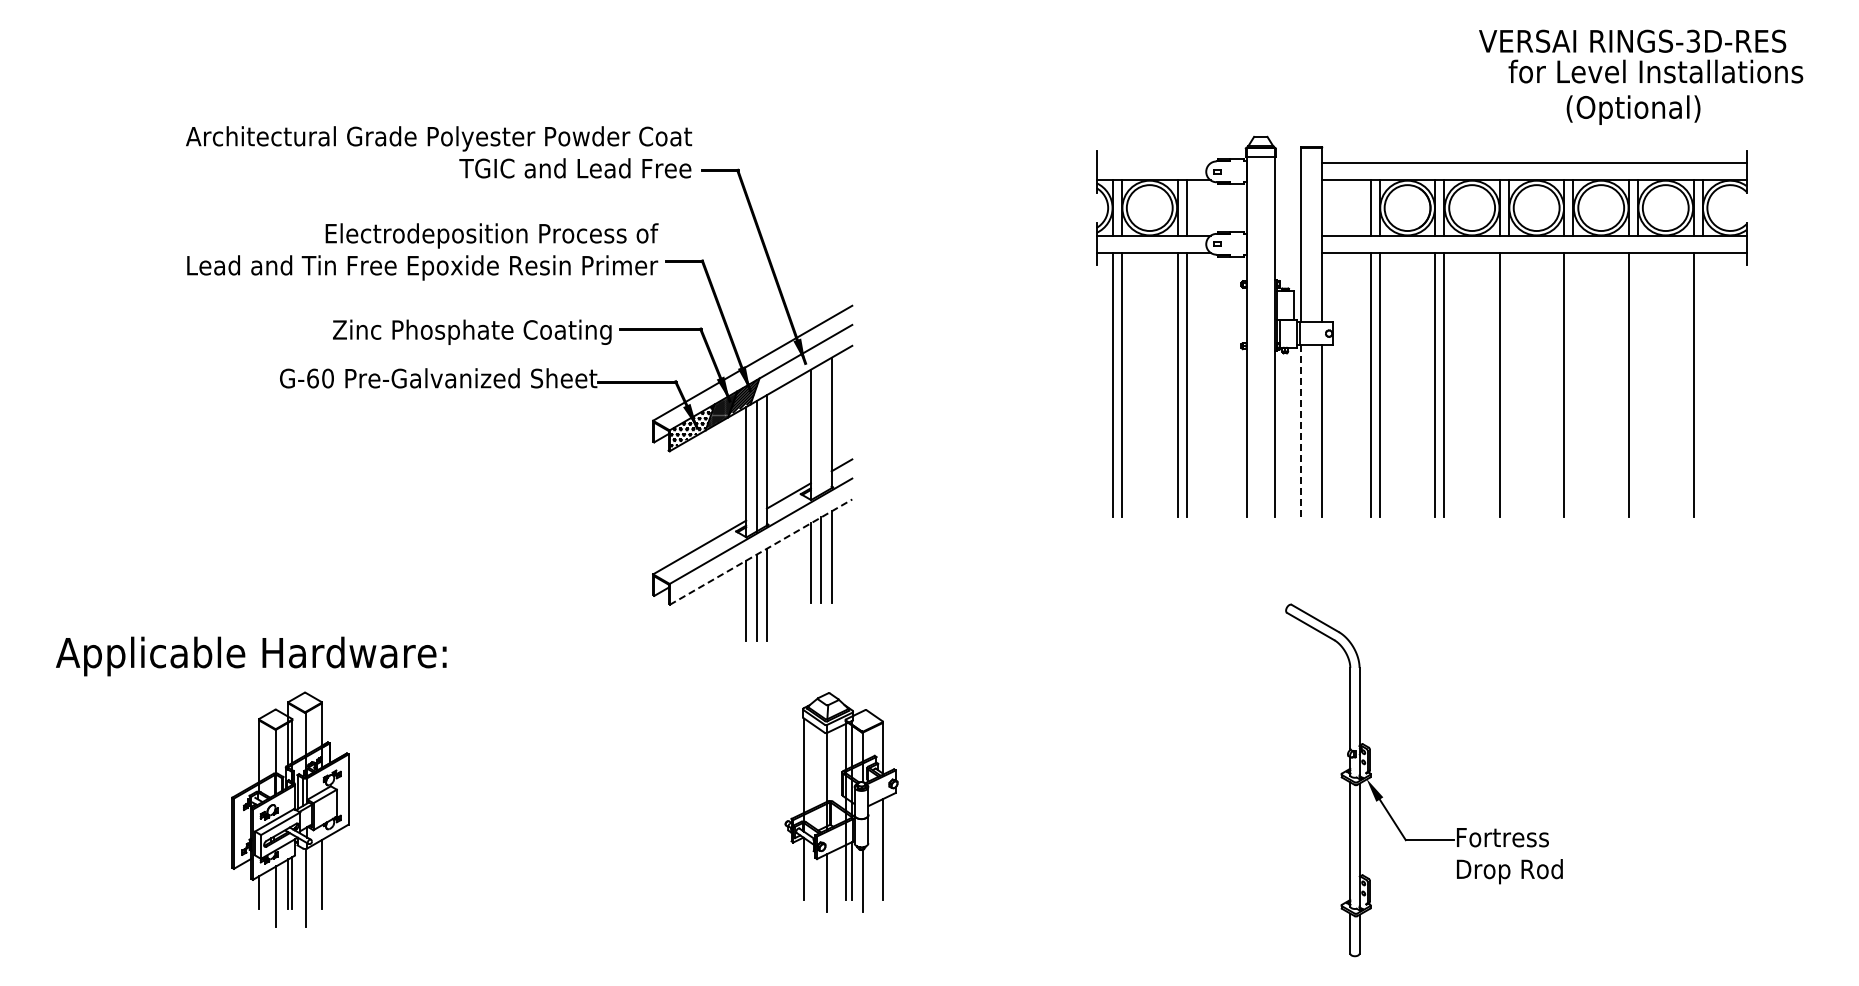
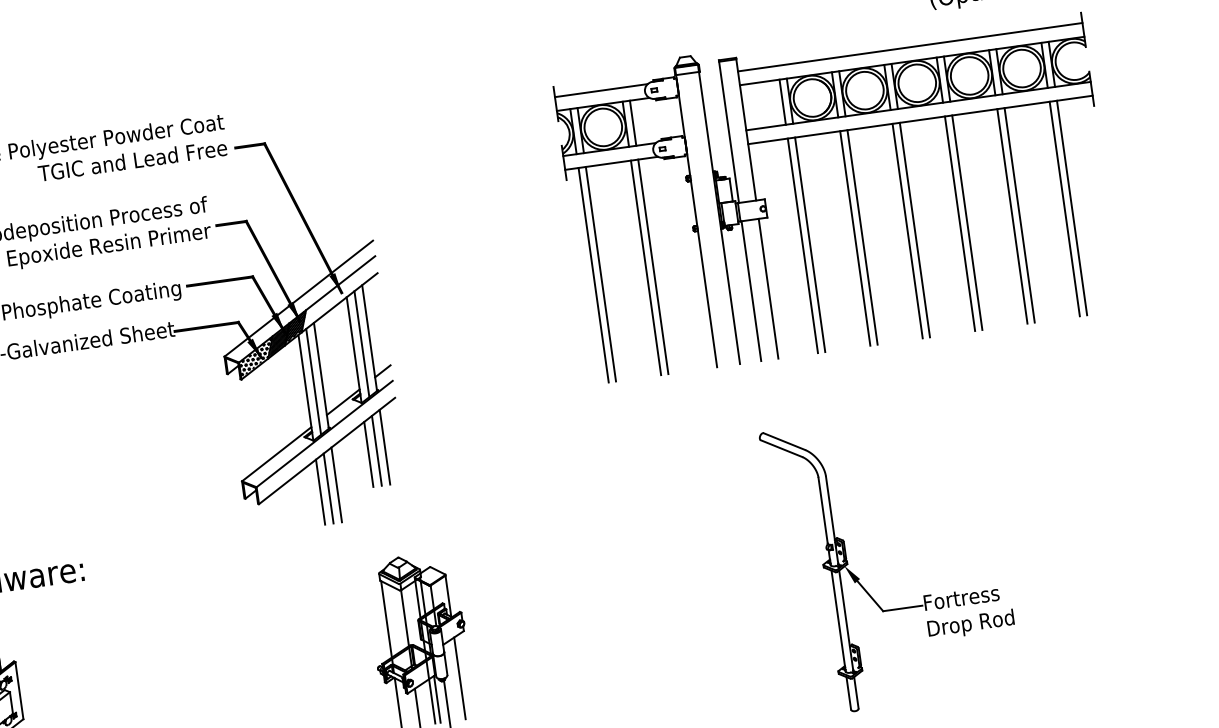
line: (1153, 163) -> (601, 90), added
line: (1508, 384) -> (914, 229), added
line: (1573, 384) -> (967, 222), added
line: (1637, 384) -> (1019, 214), added
line: (1702, 384) -> (1071, 207), added
line: (821, 428) -> (362, 343), added
line: (1300, 431) -> (751, 291), dashed -> solid
line: (761, 551) -> (327, 450), dashed -> solid

